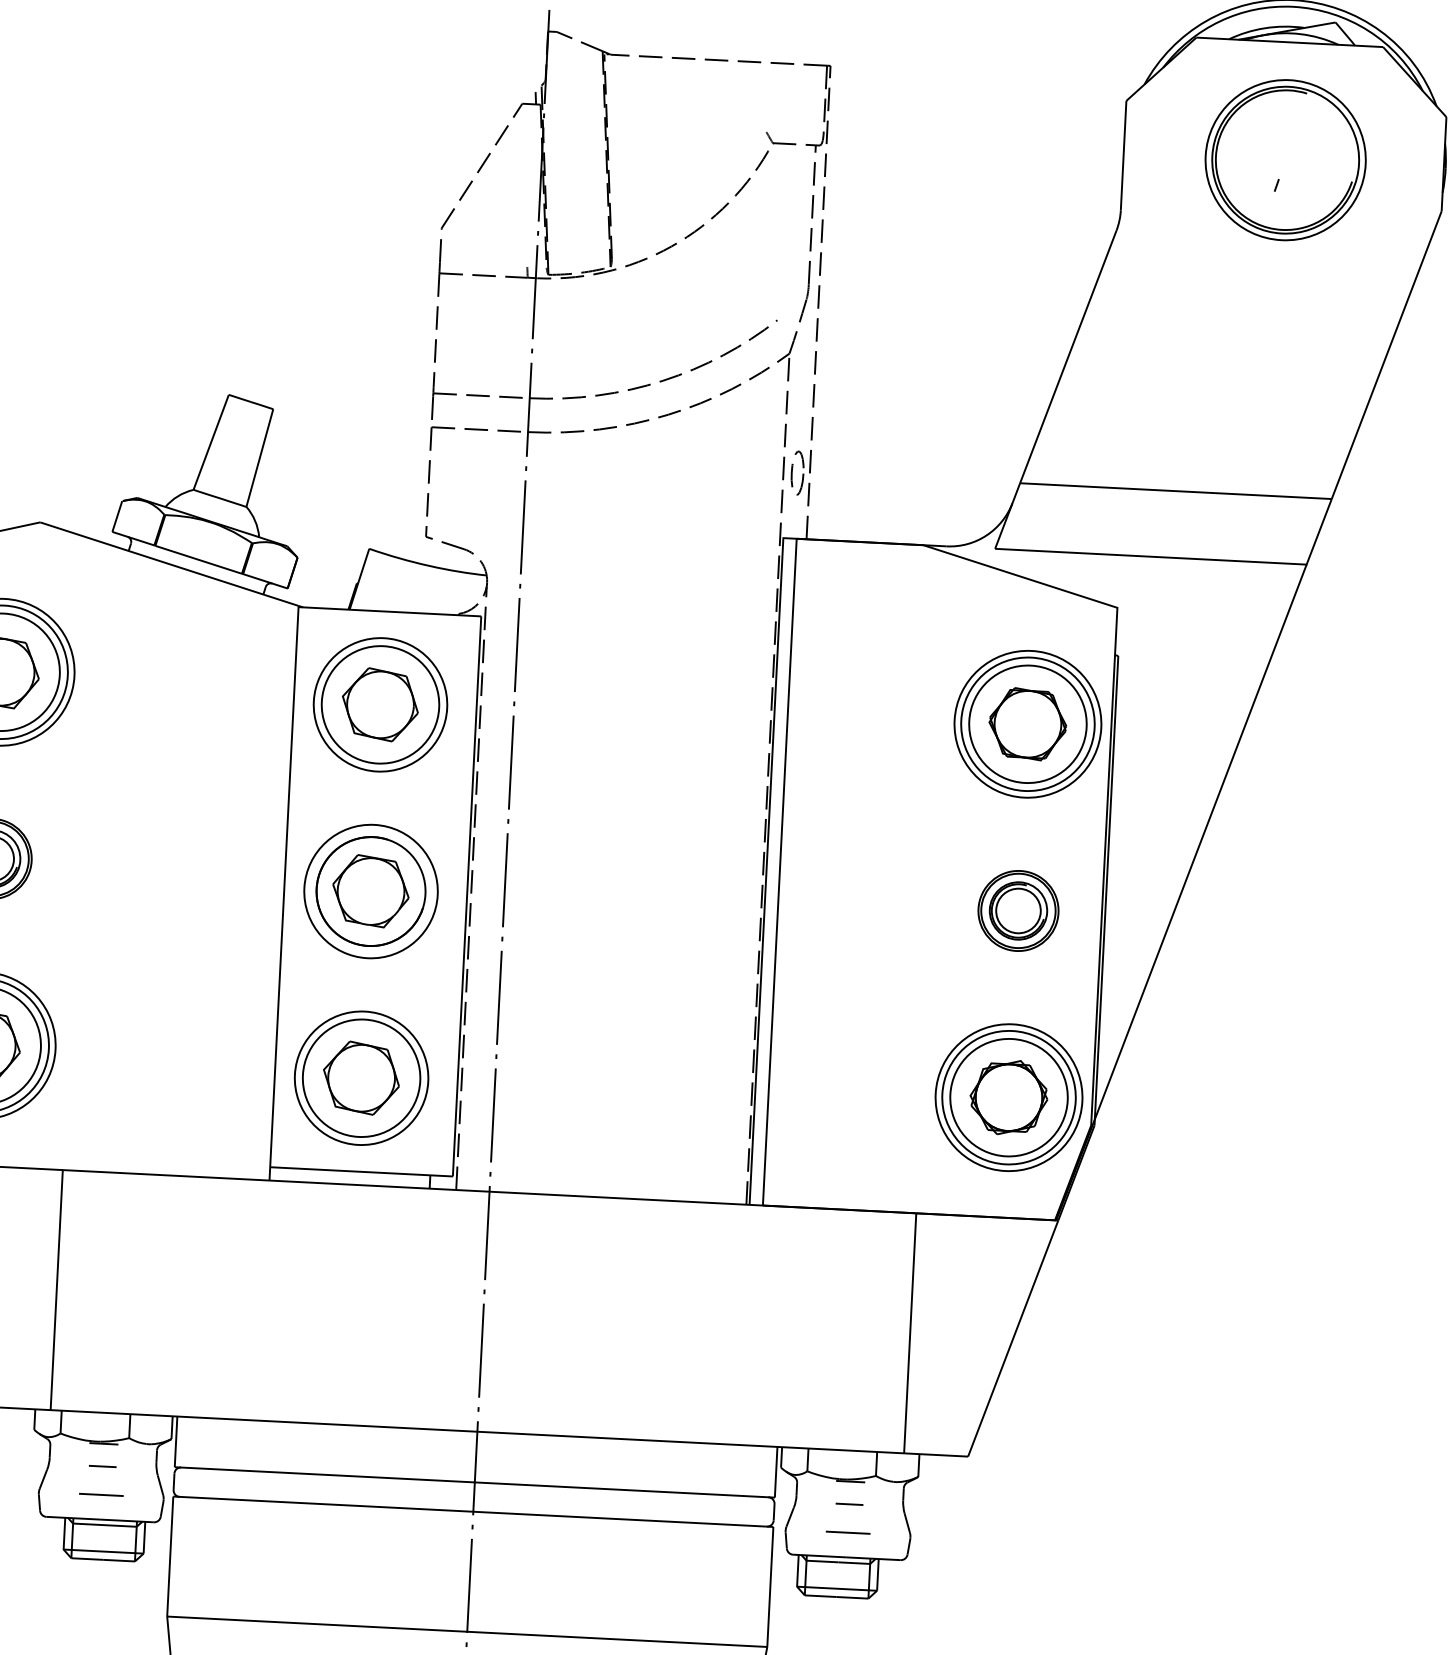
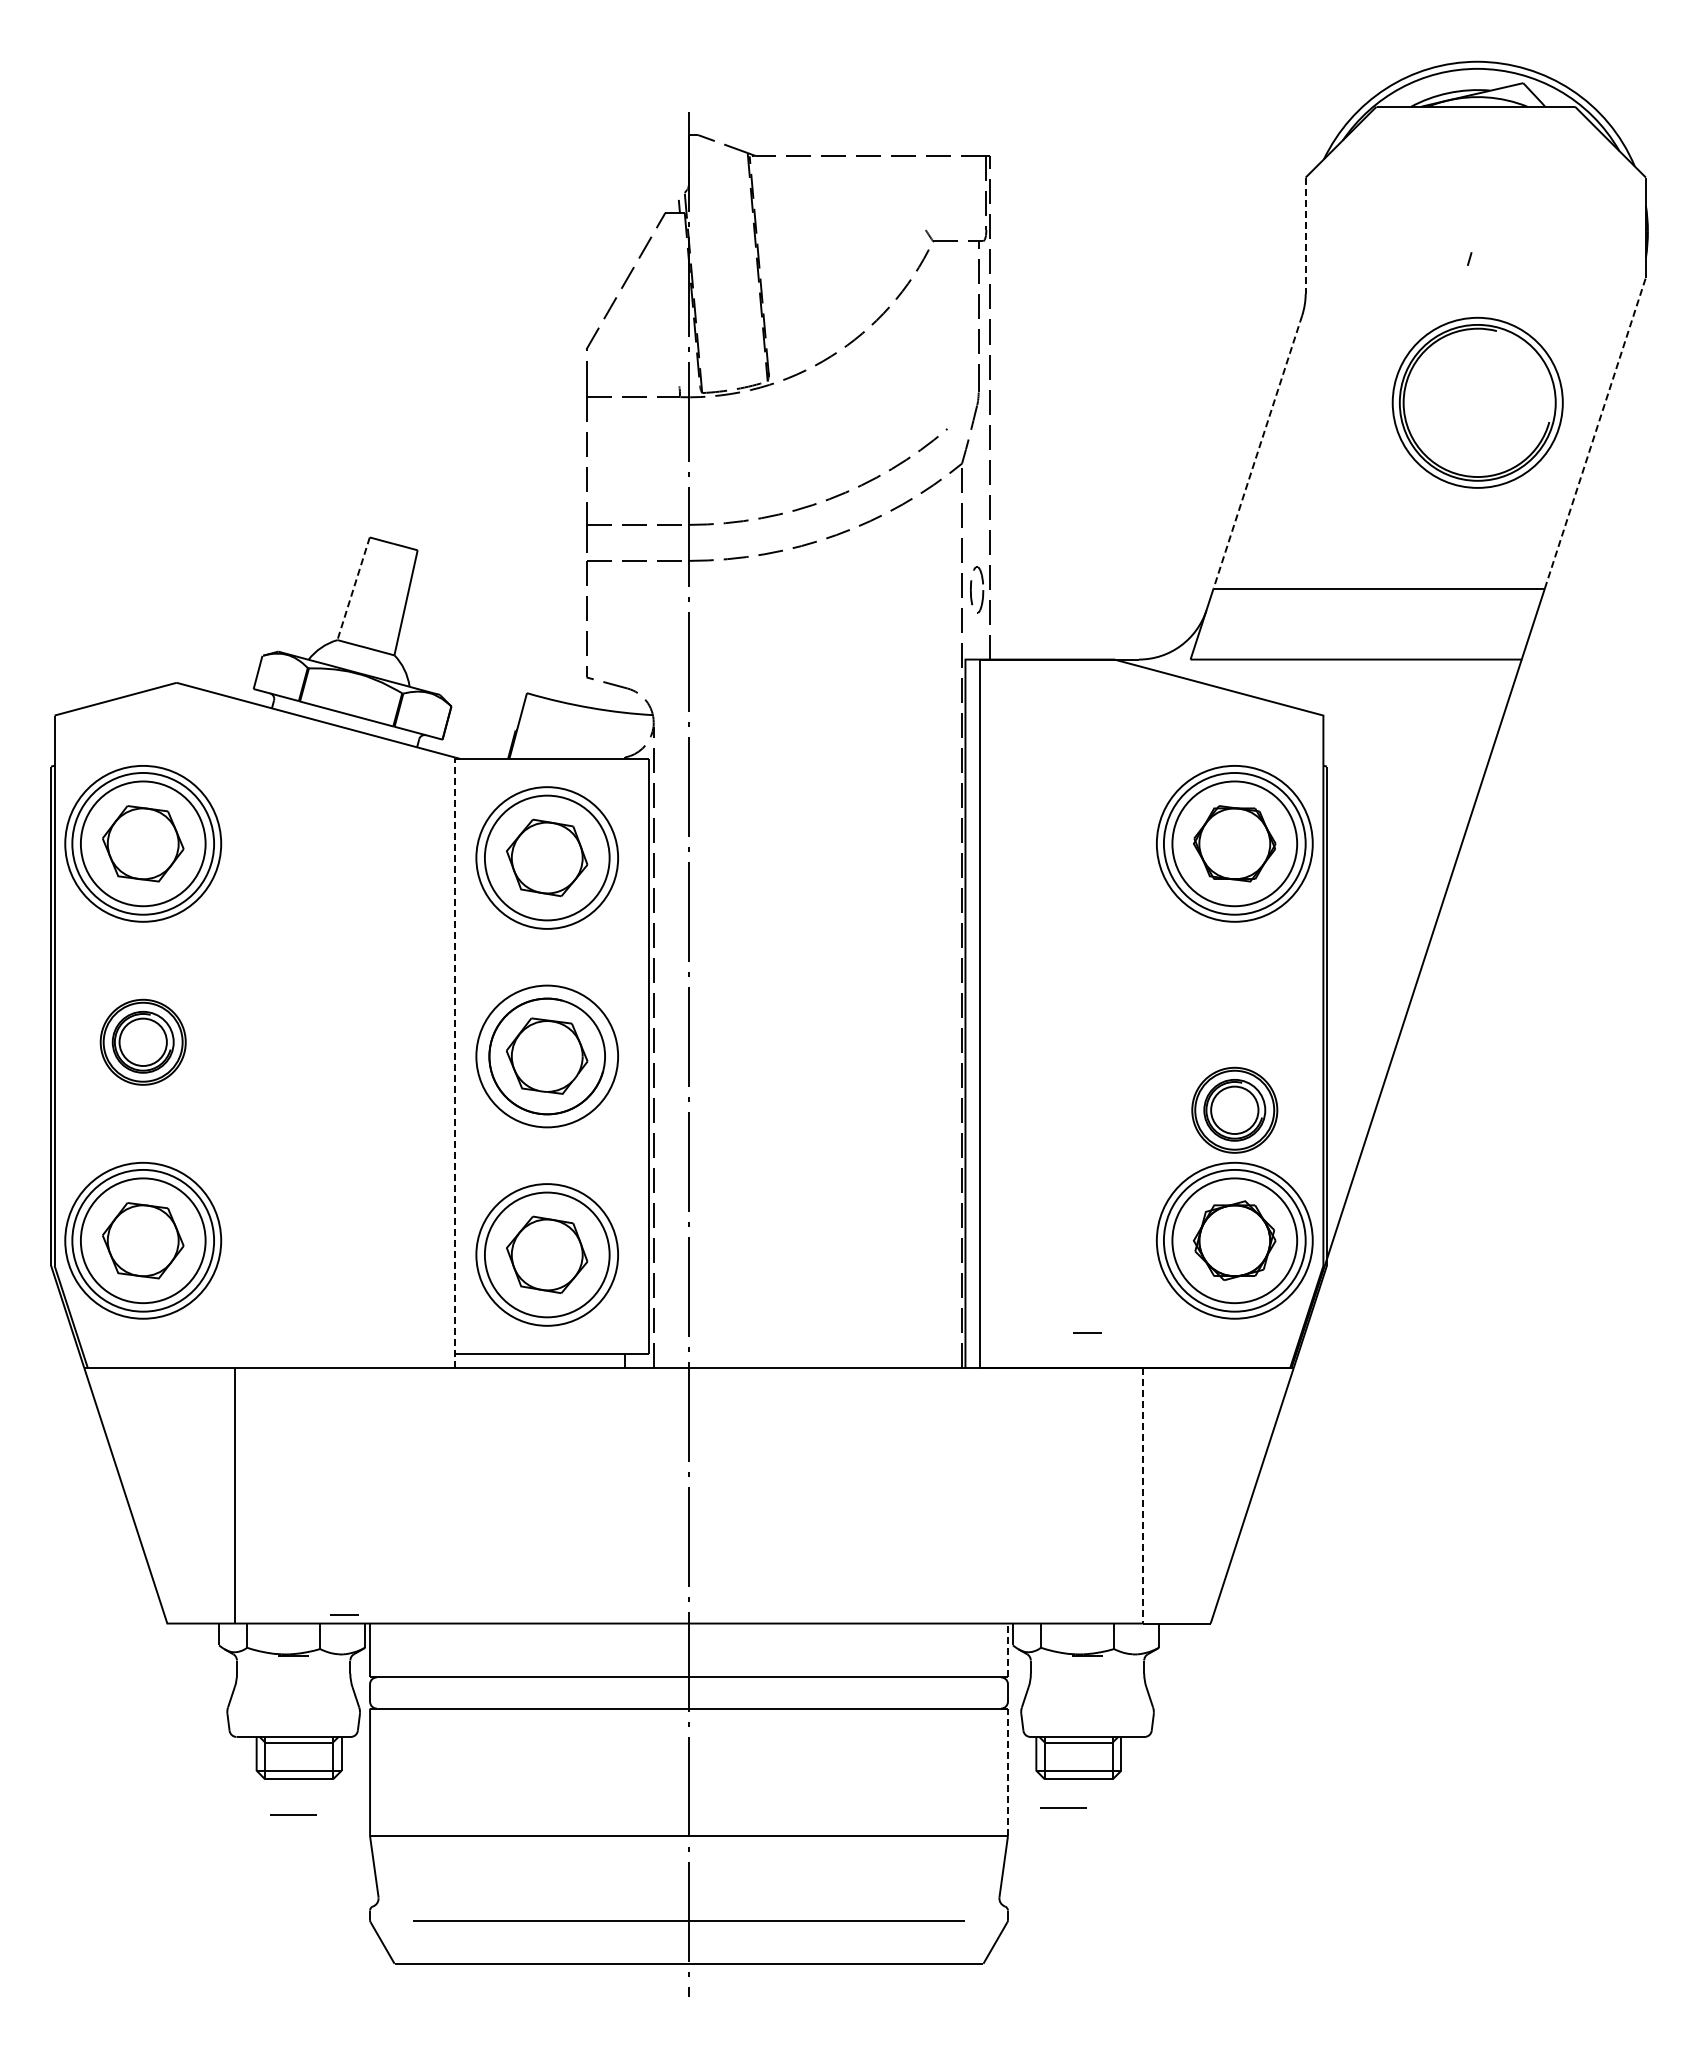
line: (1123, 156) -> (1305, 236), solid -> dashed
part: (1285, 159) -> (1477, 402), moved
line: (1386, 355) -> (1595, 433), solid -> dashed
line: (1067, 357) -> (1257, 452), solid -> dashed
line: (211, 442) -> (353, 588), solid -> dashed
line: (284, 892) -> (455, 1062), solid -> dashed
part: (1018, 910) -> (1234, 1109), moved
line: (910, 1332) -> (1142, 1495), solid -> dashed
line: (102, 1466) -> (344, 1614), moved
line: (775, 1472) -> (1007, 1650), solid -> dashed
line: (101, 1494) -> (293, 1814), moved
line: (849, 1504) -> (1087, 1332), moved
line: (848, 1532) -> (1063, 1807), moved
line: (769, 1587) -> (1007, 1772), solid -> dashed

